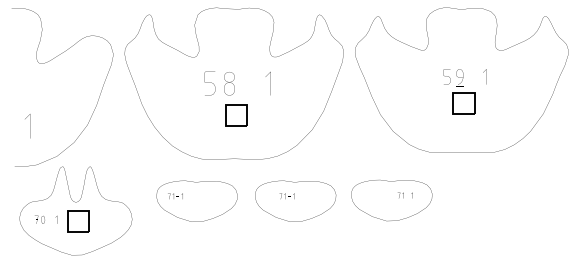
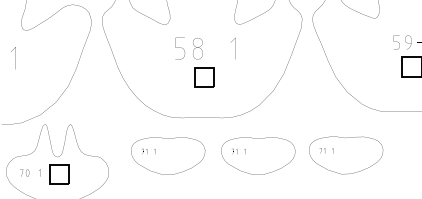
line: (30, 126) -> (16, 58), moved
part: (286, 195) -> (238, 150), moved
part: (405, 195) -> (326, 150), moved

